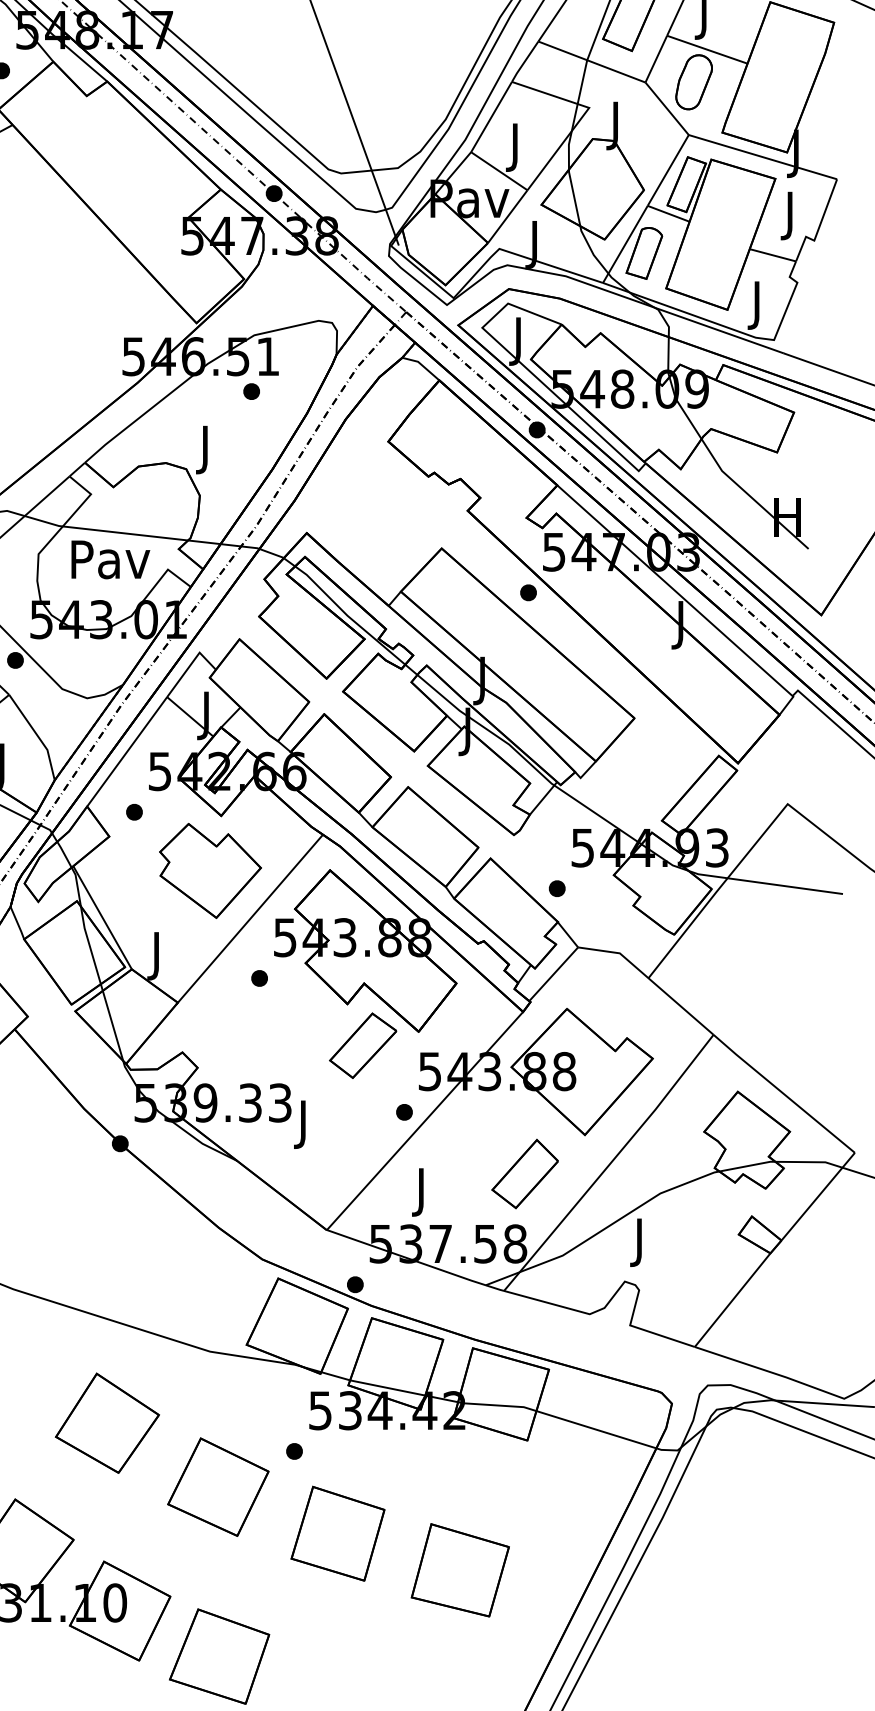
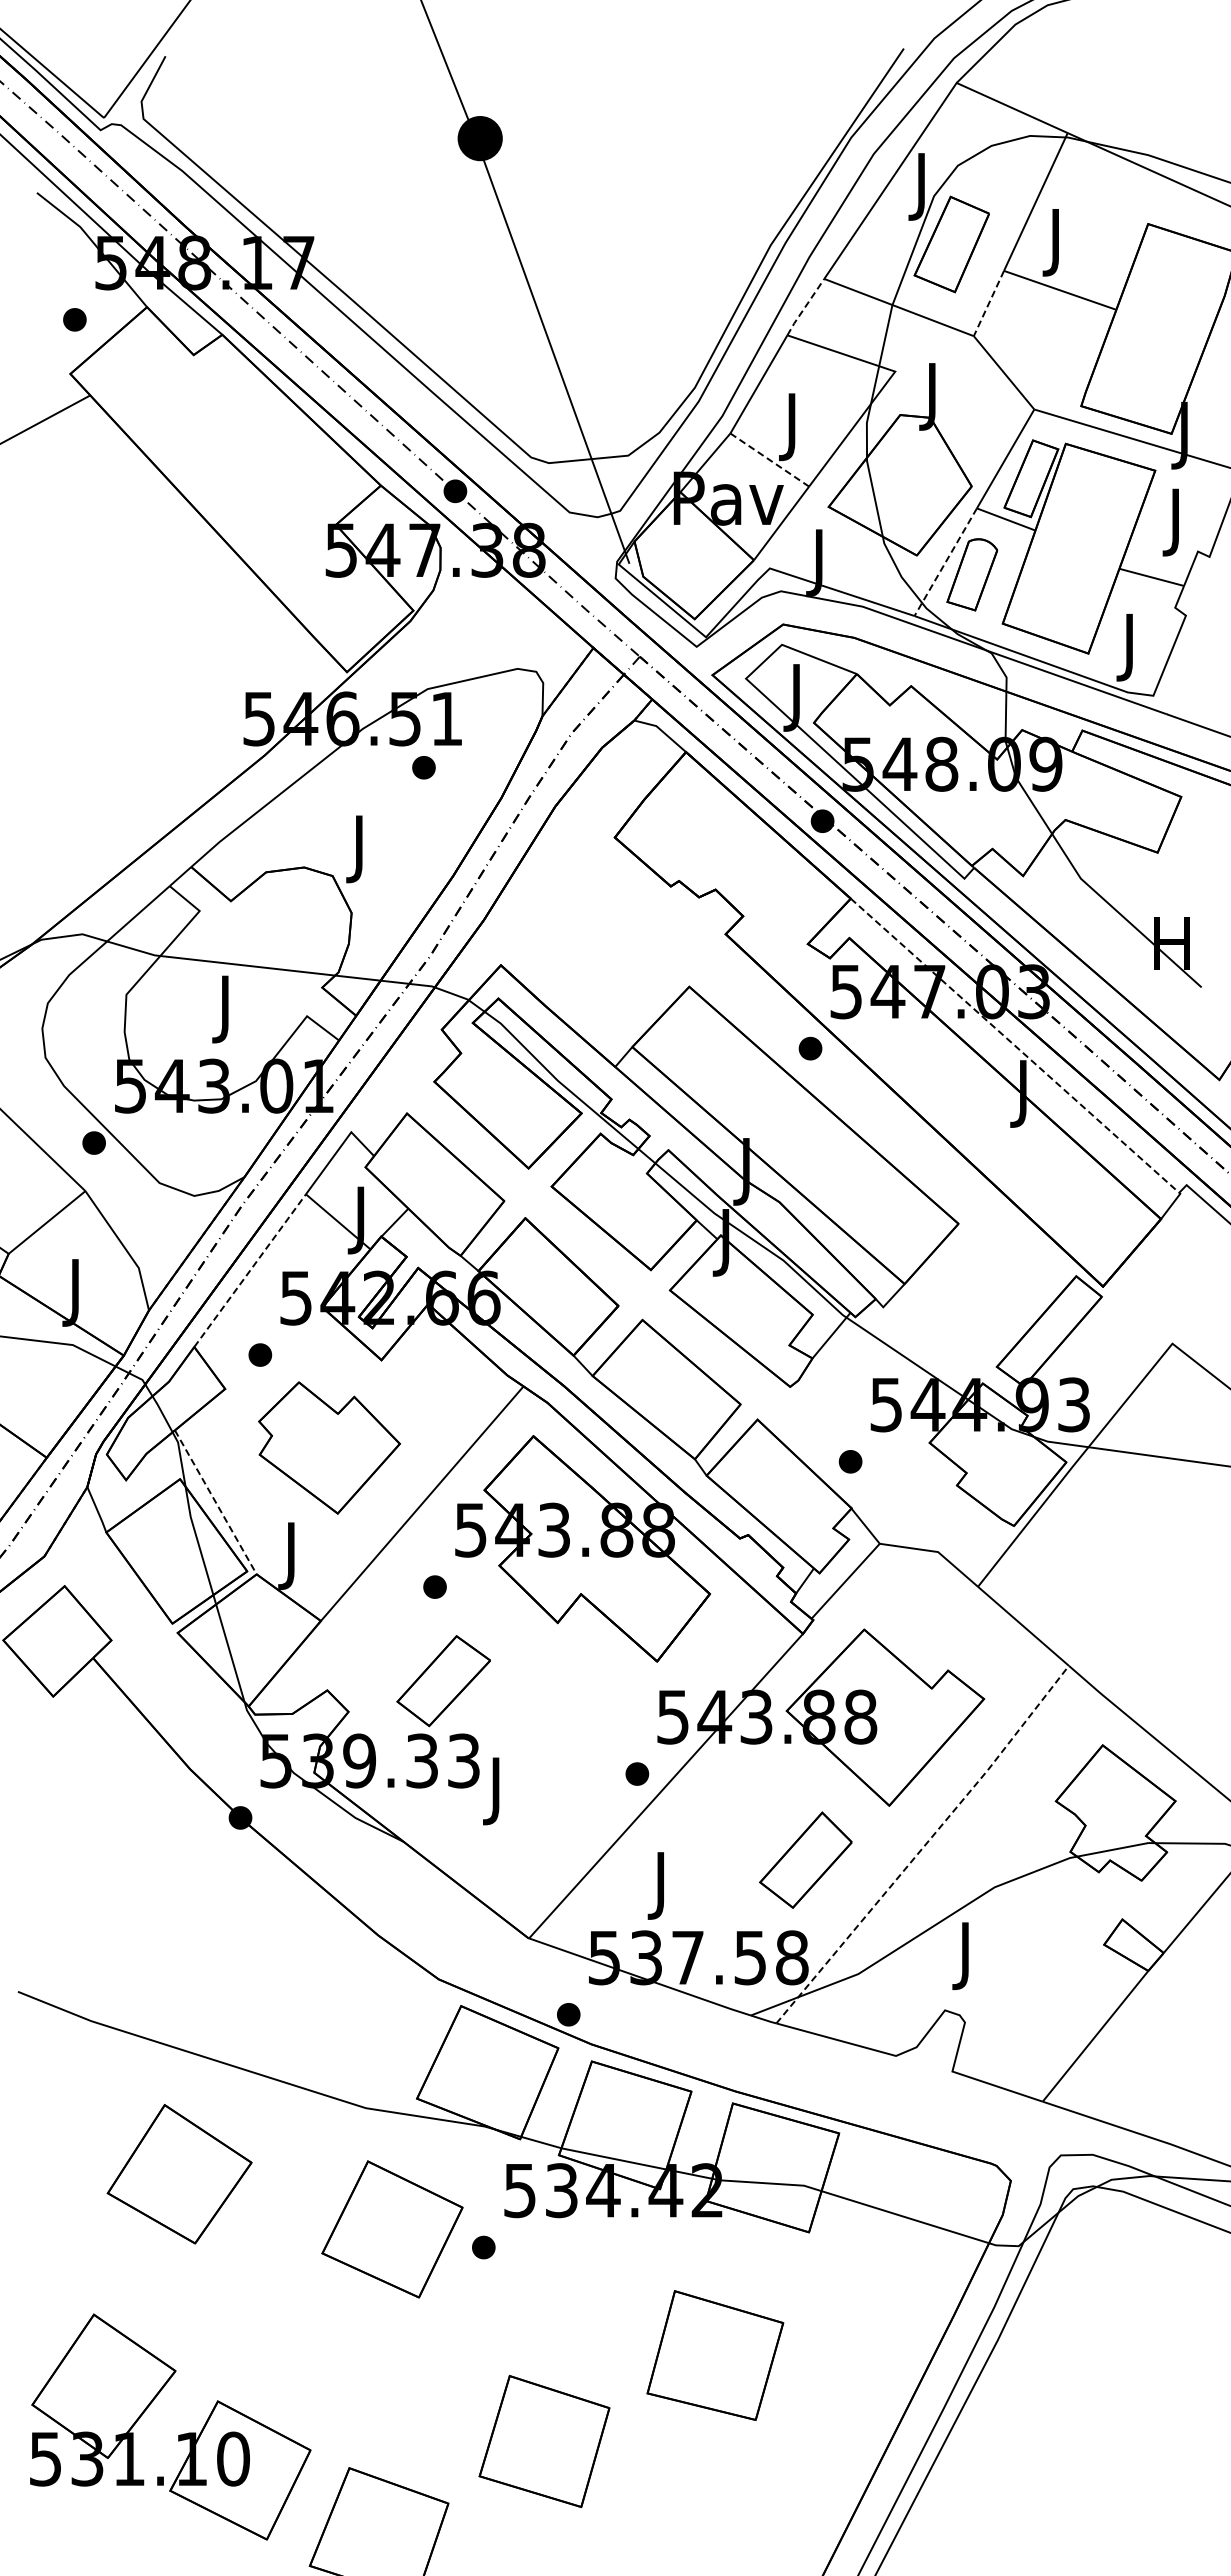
line: (655, 59) -> (988, 303), solid -> dashed
line: (524, 61) -> (805, 306), solid -> dashed
part: (693, 82) -> (1041, 335), removed
line: (499, 171) -> (770, 460), solid -> dashed
line: (625, 244) -> (945, 562), solid -> dashed
text: (110, 564) -> (227, 1009), Pav -> J
line: (675, 591) -> (1015, 1046), solid -> dashed
line: (127, 751) -> (250, 1270), solid -> dashed
part: (210, 870) -> (329, 1447), moved
line: (102, 917) -> (215, 1502), solid -> dashed
part: (363, 1046) -> (443, 1681), moved
line: (610, 1163) -> (925, 1845), solid -> dashed
part: (107, 1422) -> (179, 2173), moved
part: (218, 1487) -> (392, 2229), moved
part: (337, 1533) -> (544, 2441), moved
part: (460, 1570) -> (715, 2355), moved

